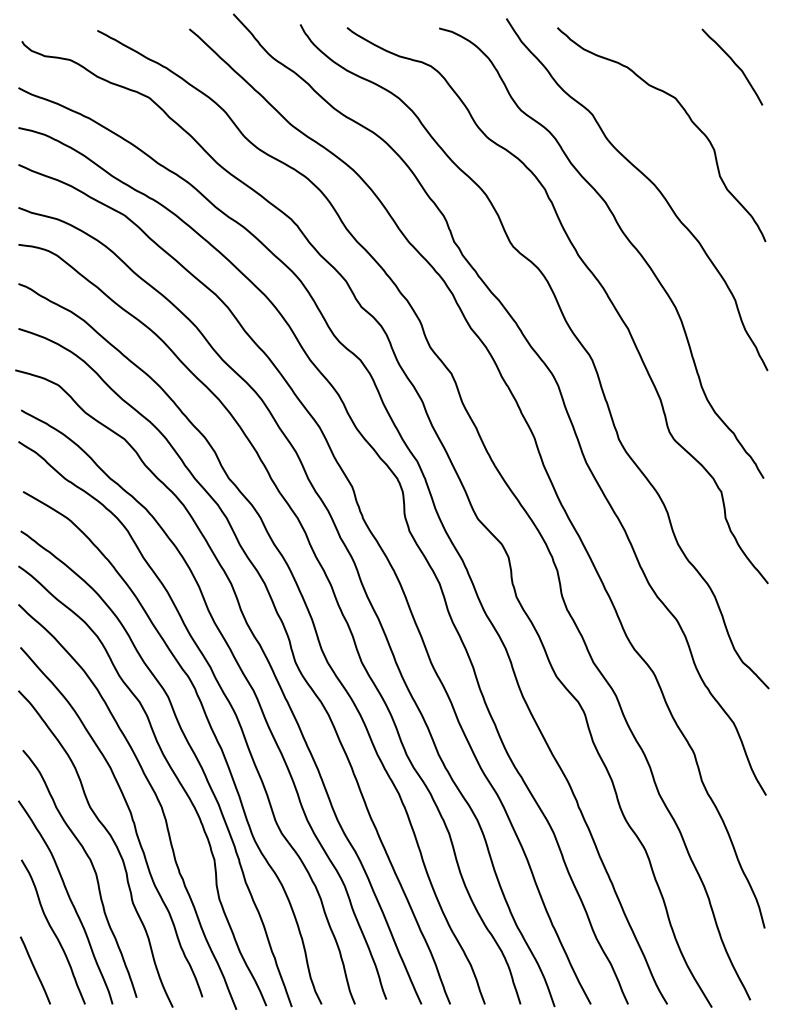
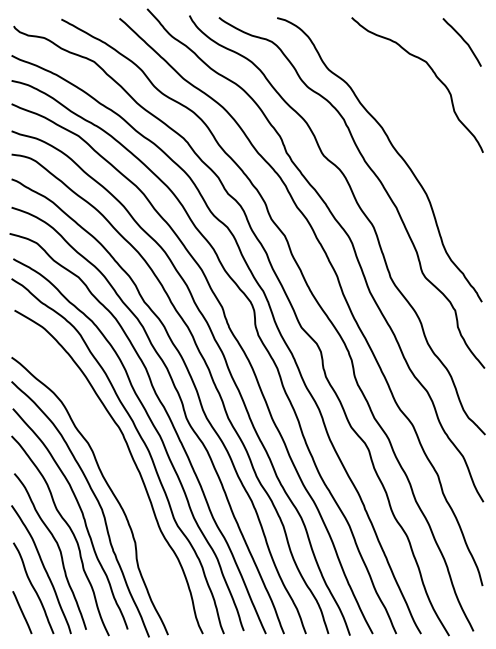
curve: (648, 181) -> (409, 114), removed
curve: (190, 751) -> (120, 474), removed

